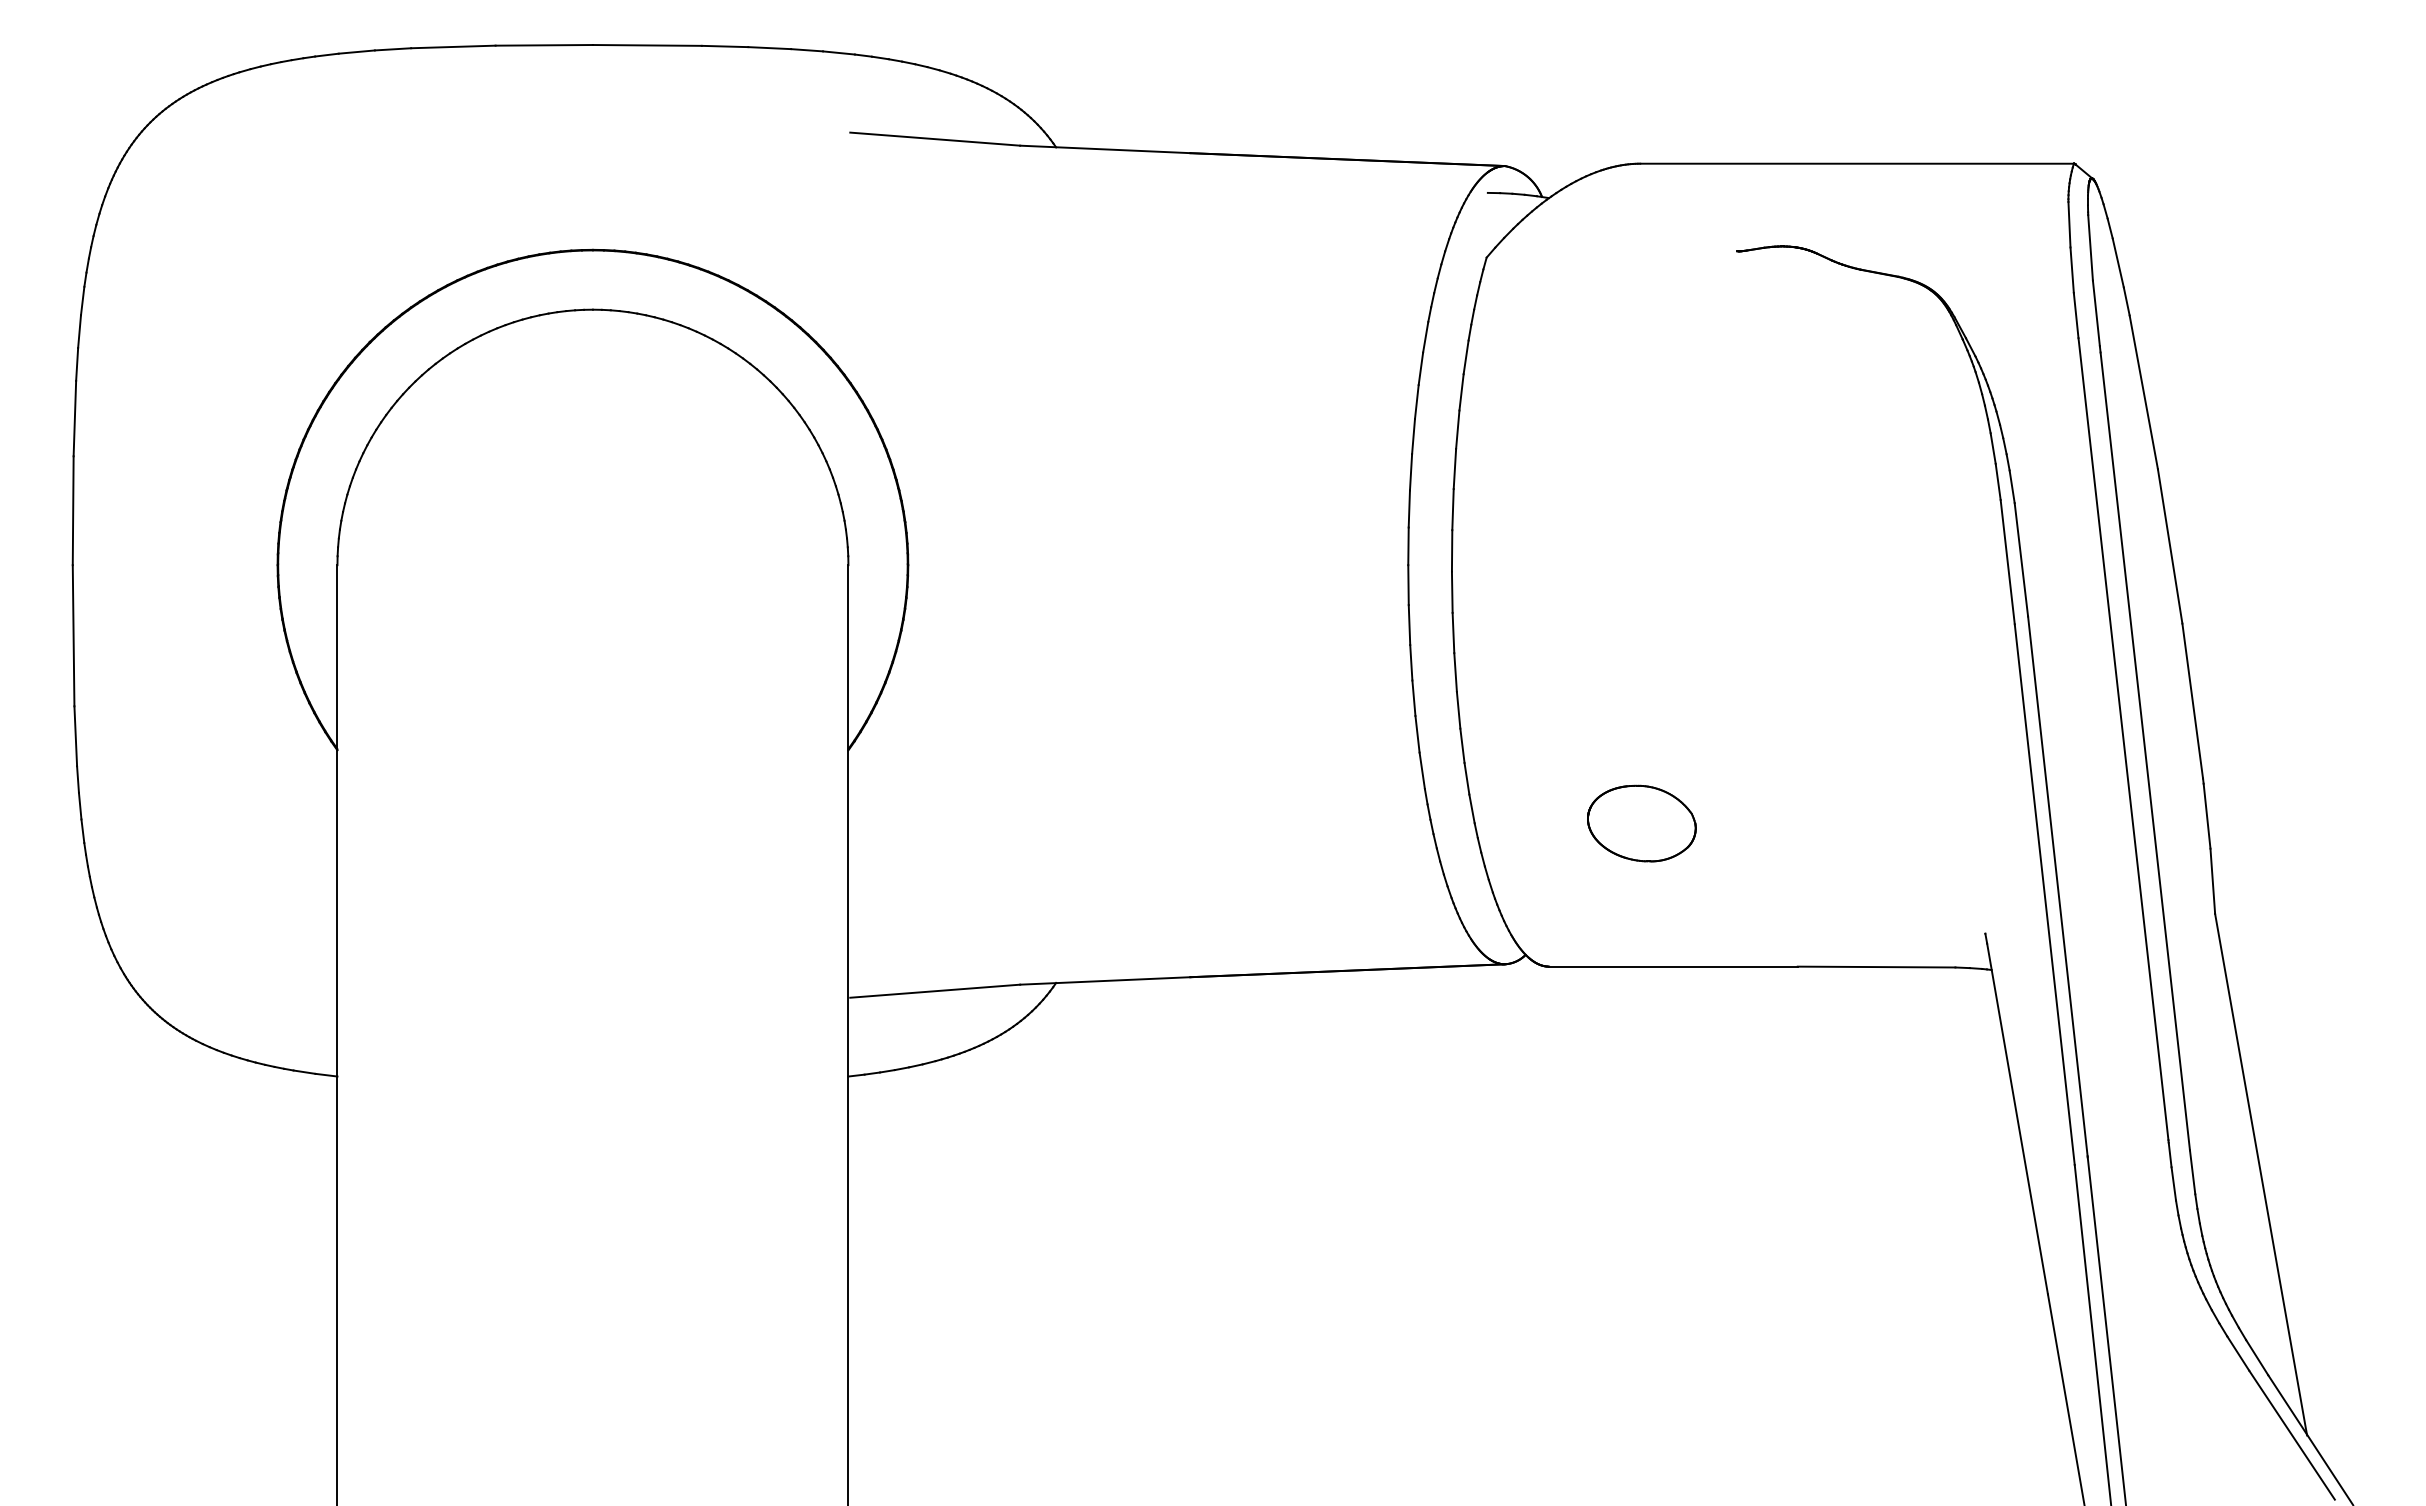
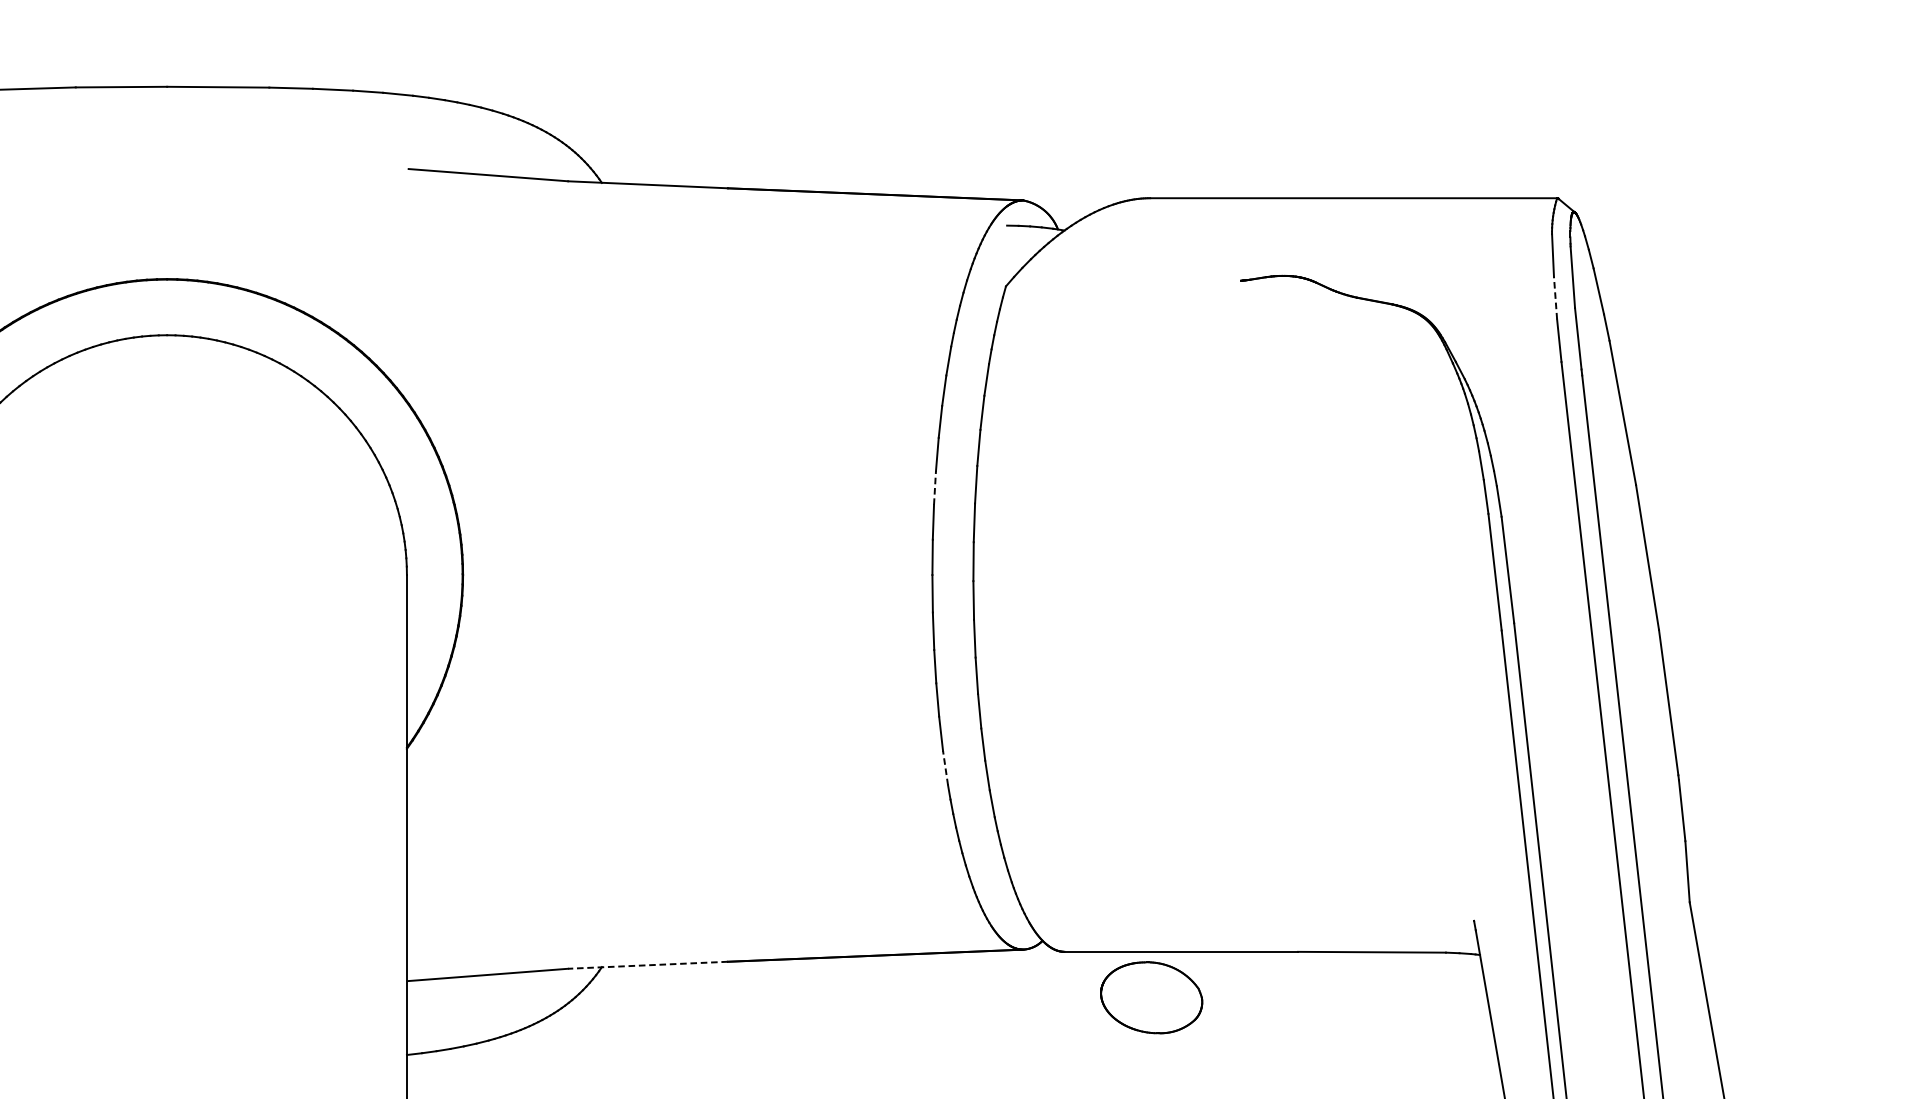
line: (2072, 270) -> (1555, 298), solid -> dashed
line: (1411, 471) -> (935, 487), solid -> dashed
line: (1422, 770) -> (945, 767), solid -> dashed
part: (1641, 823) -> (1151, 997), moved
line: (1104, 980) -> (647, 964), solid -> dashed

